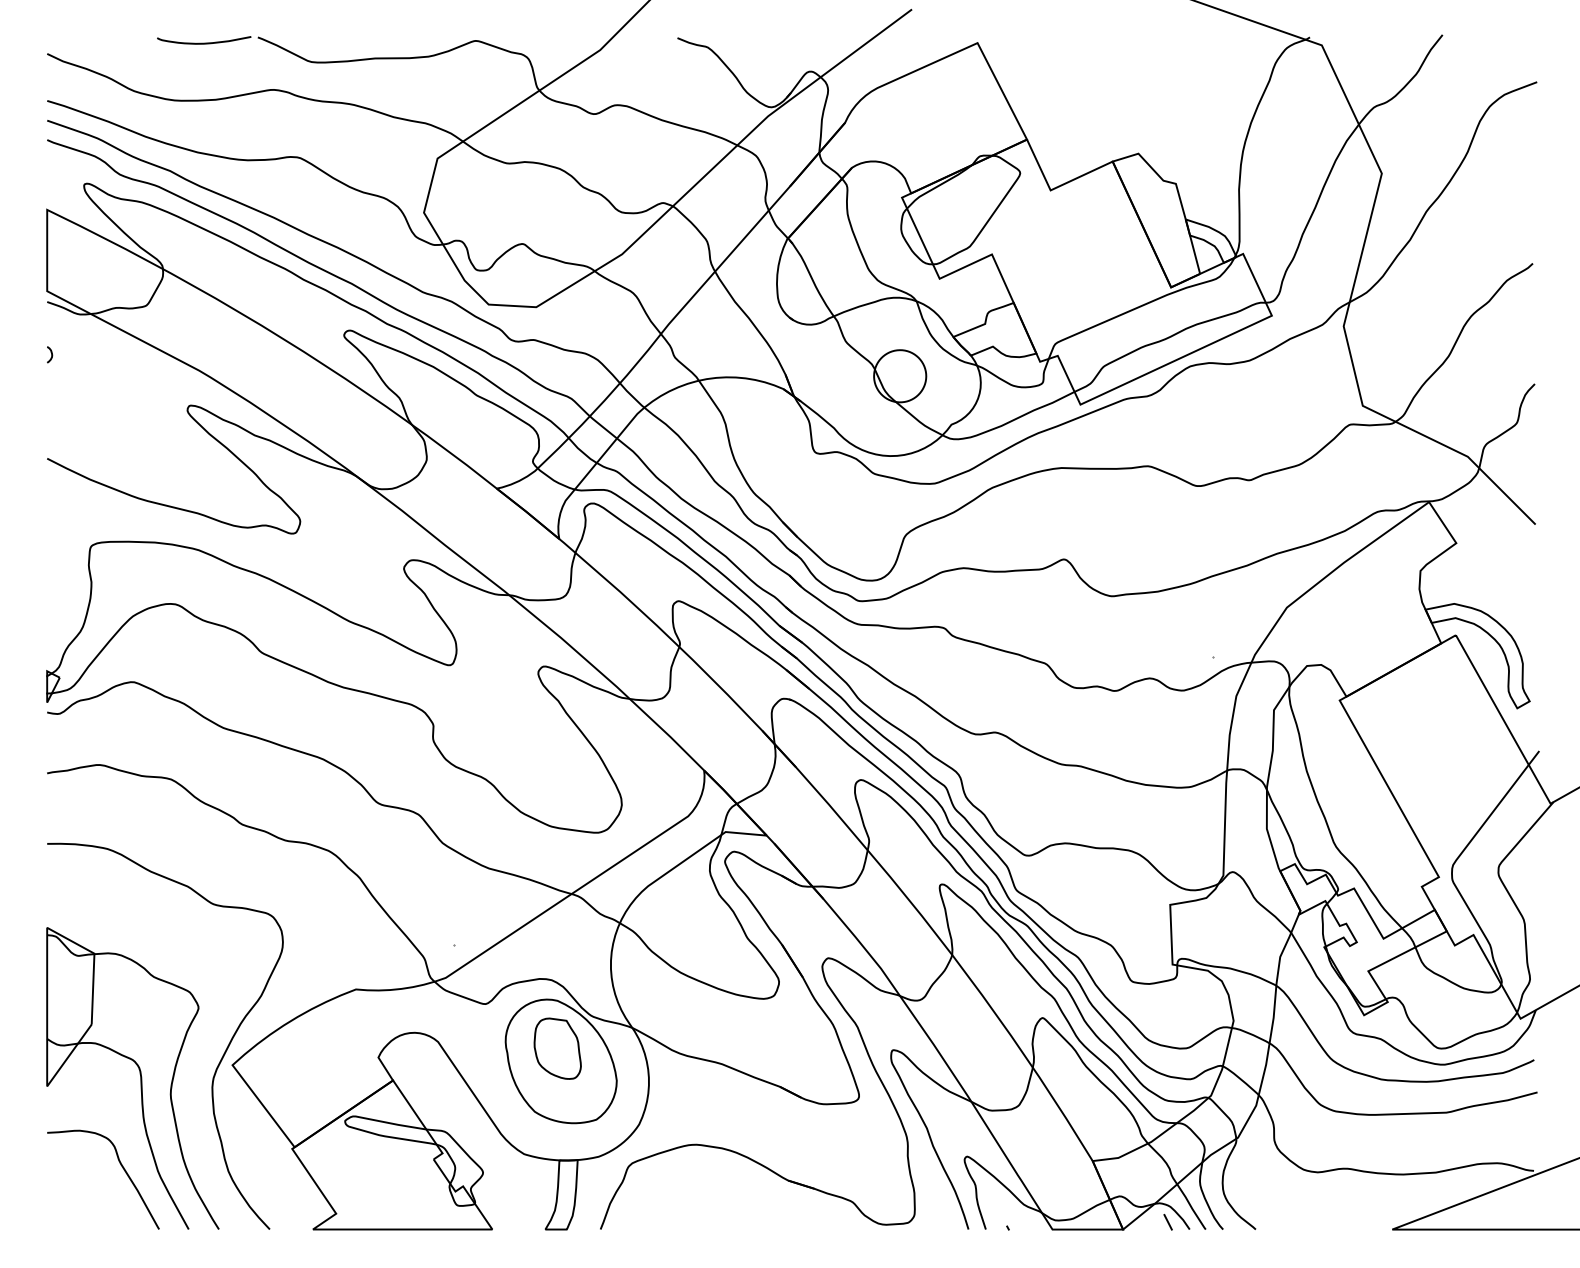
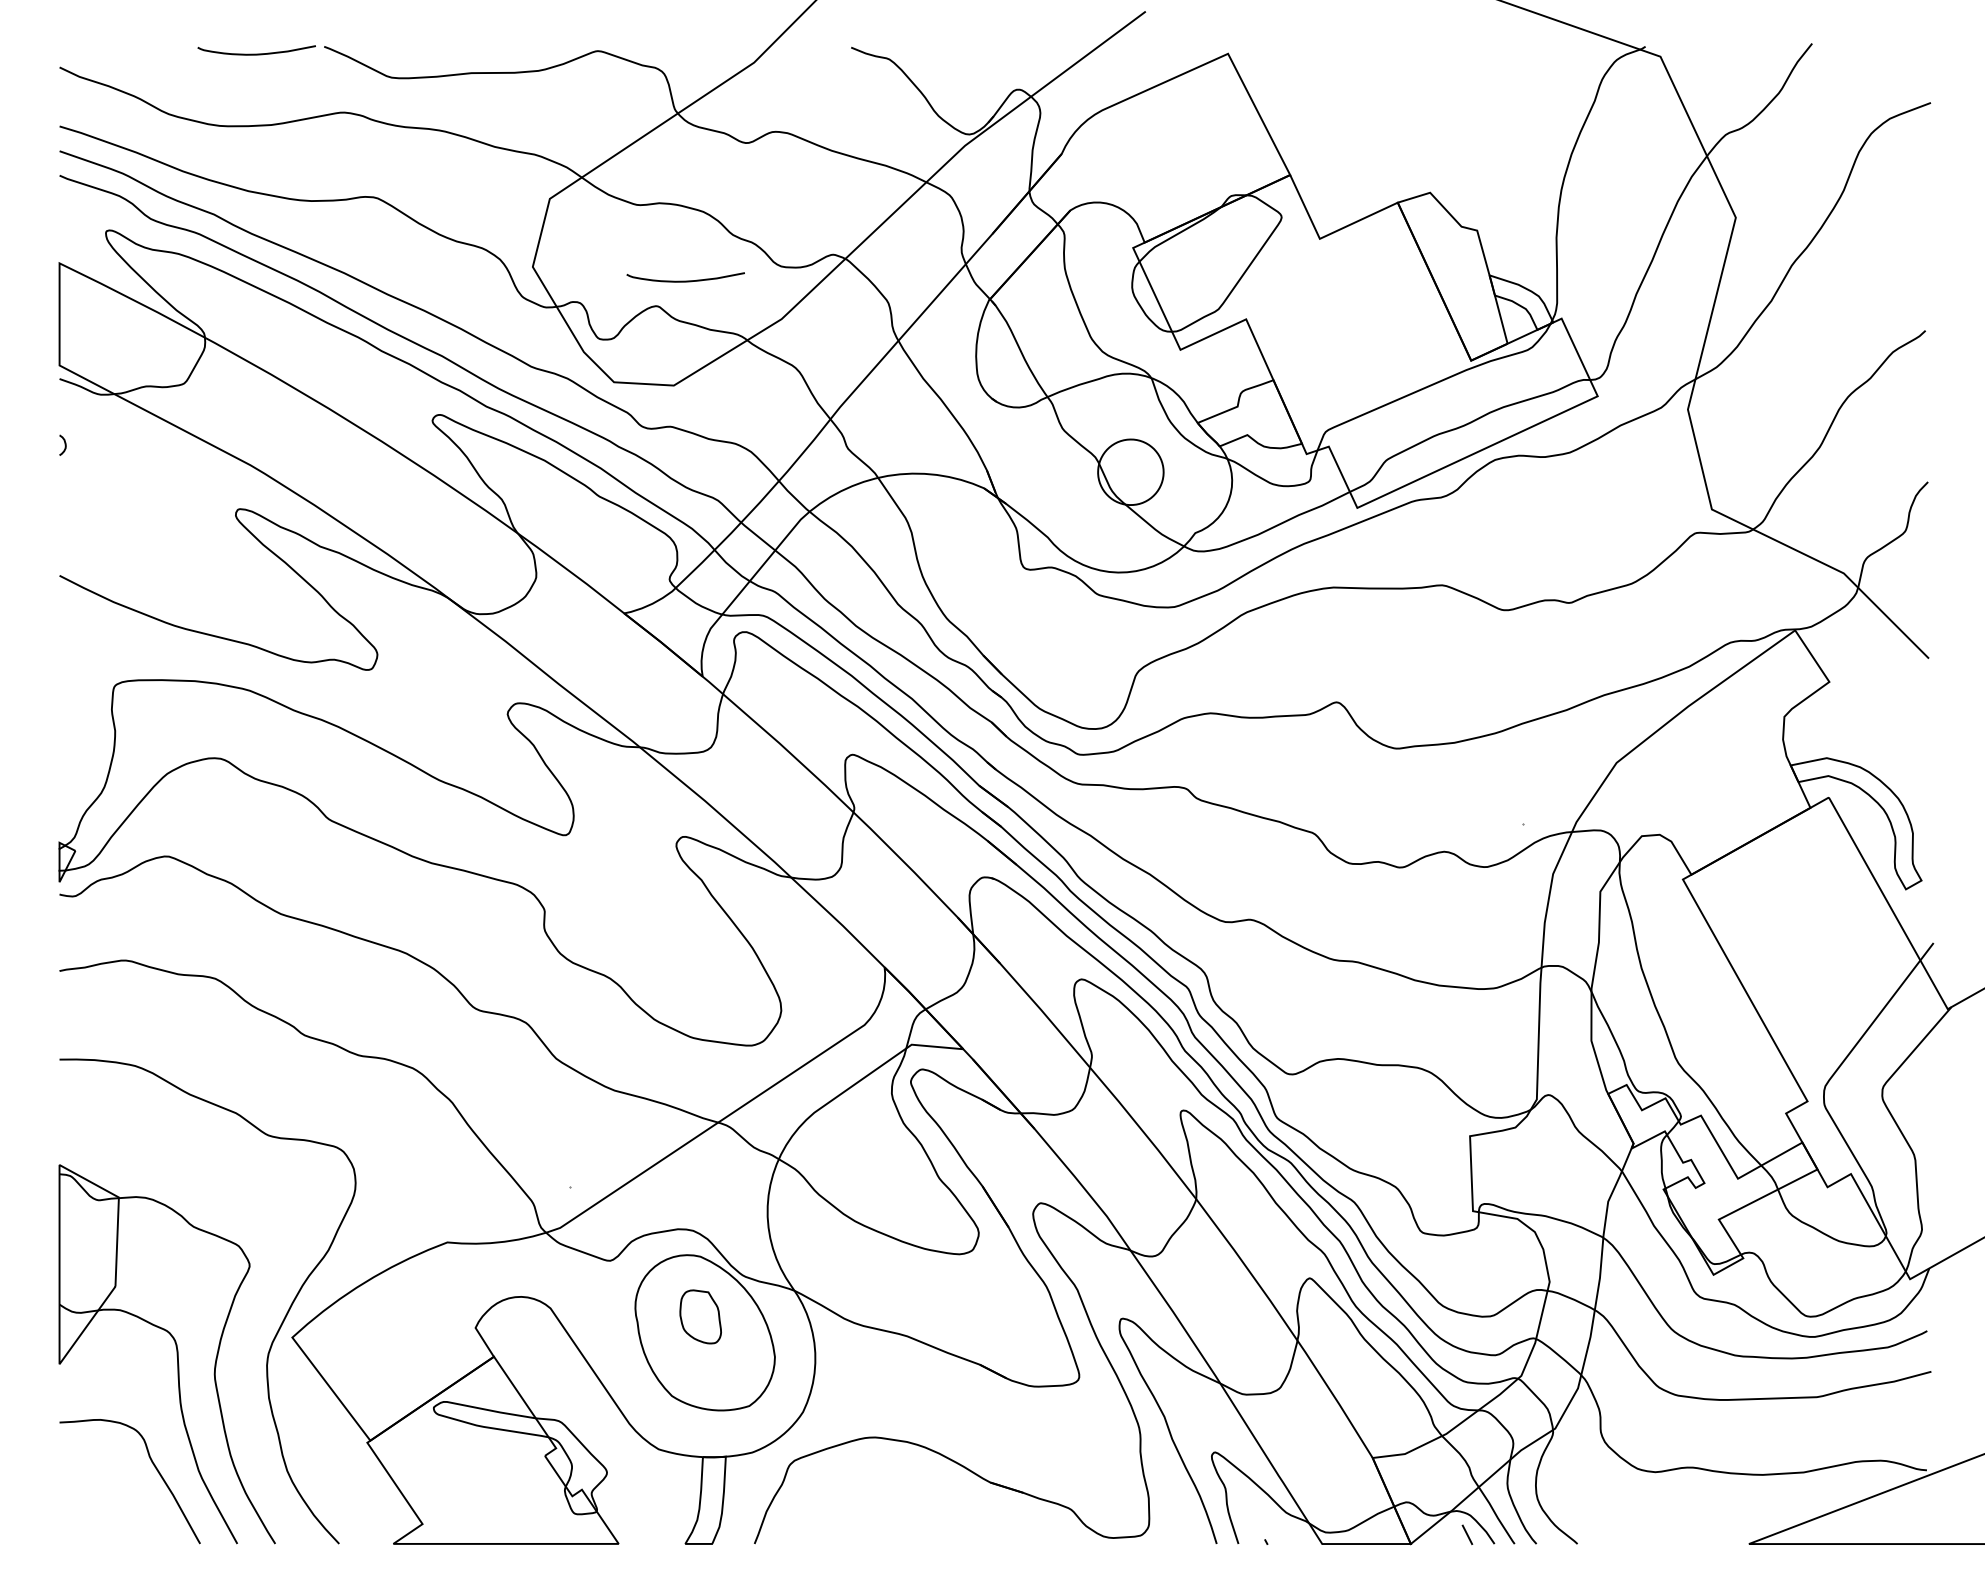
curve: (545, 223) -> (685, 280), added
part: (557, 1048) -> (700, 1316), size x0.7

